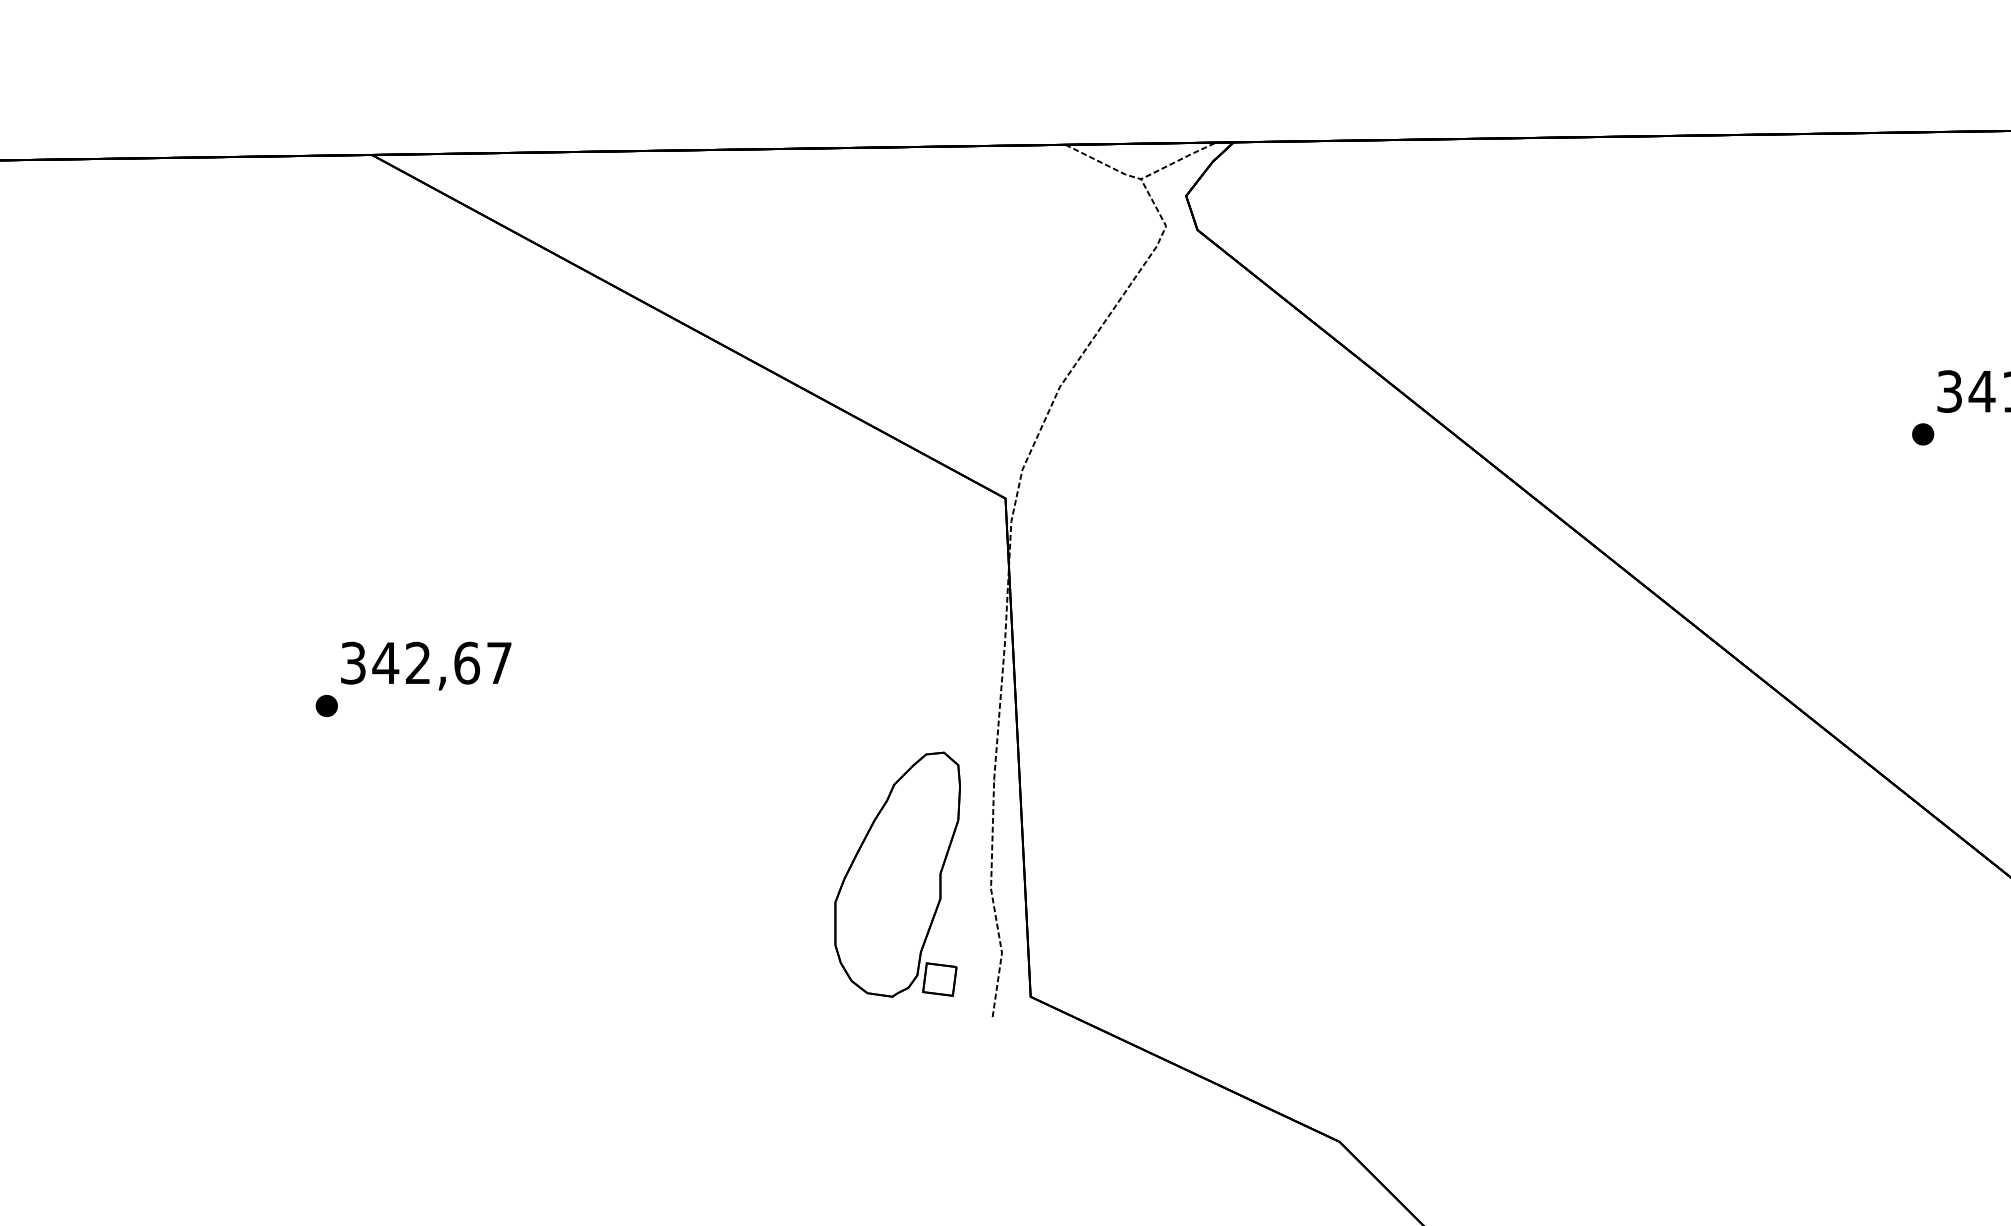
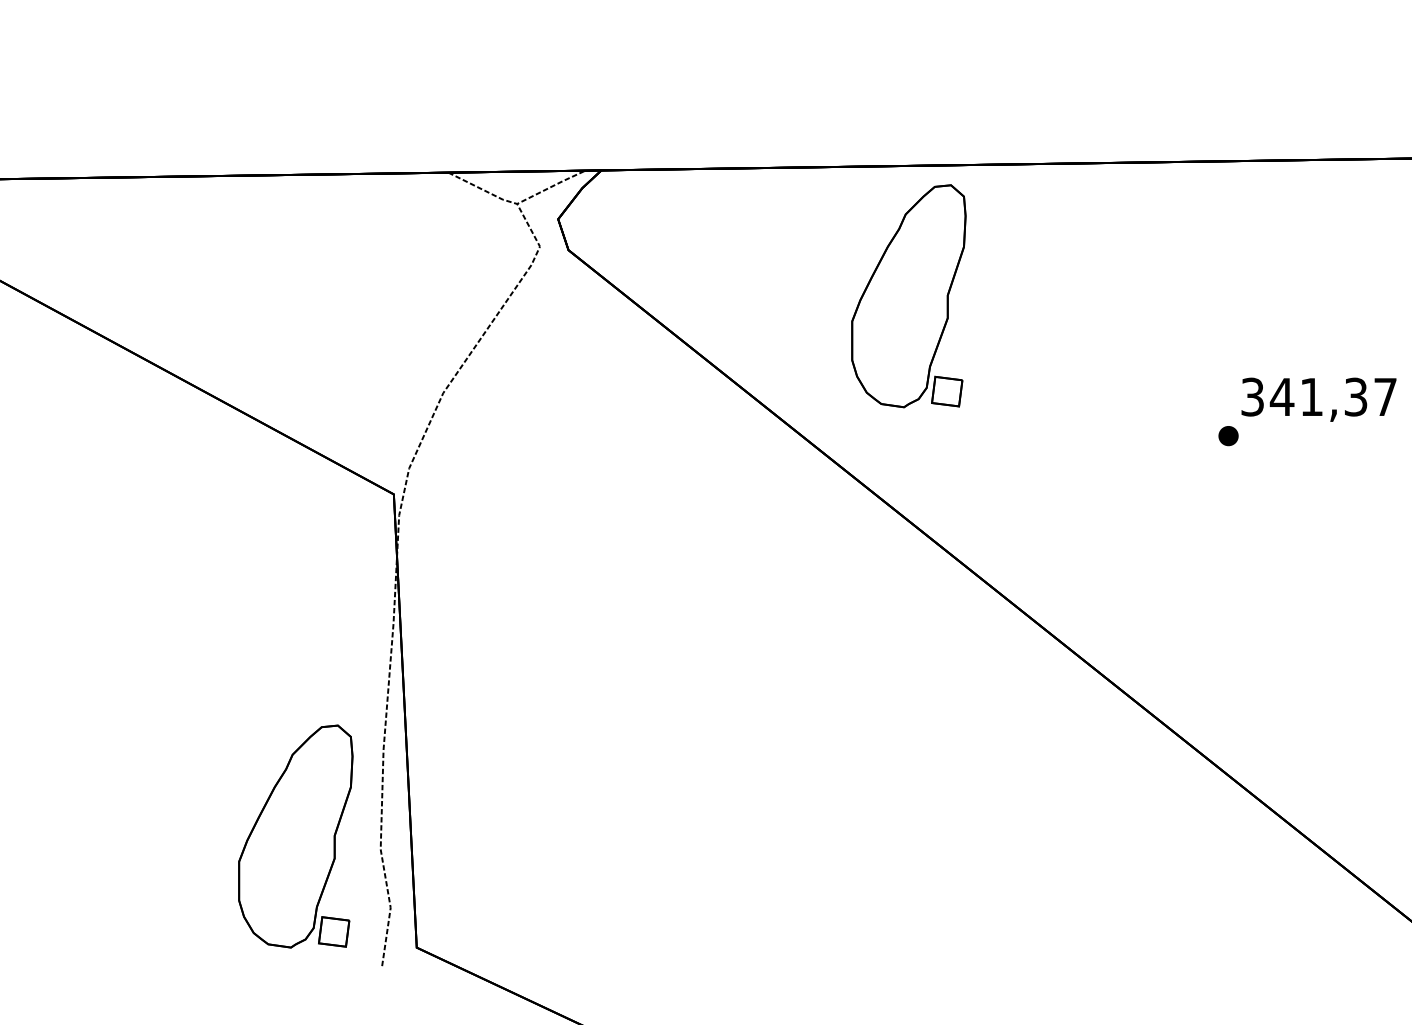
part: (1571, 280) -> (908, 296), added

